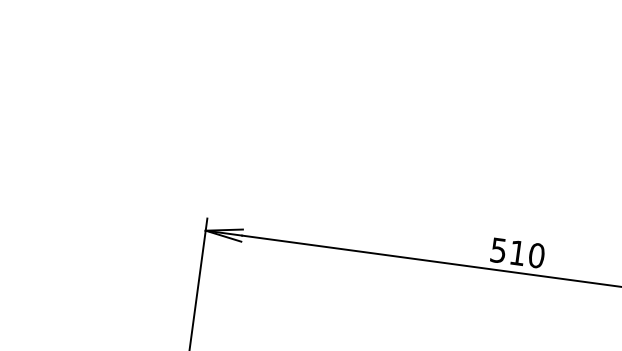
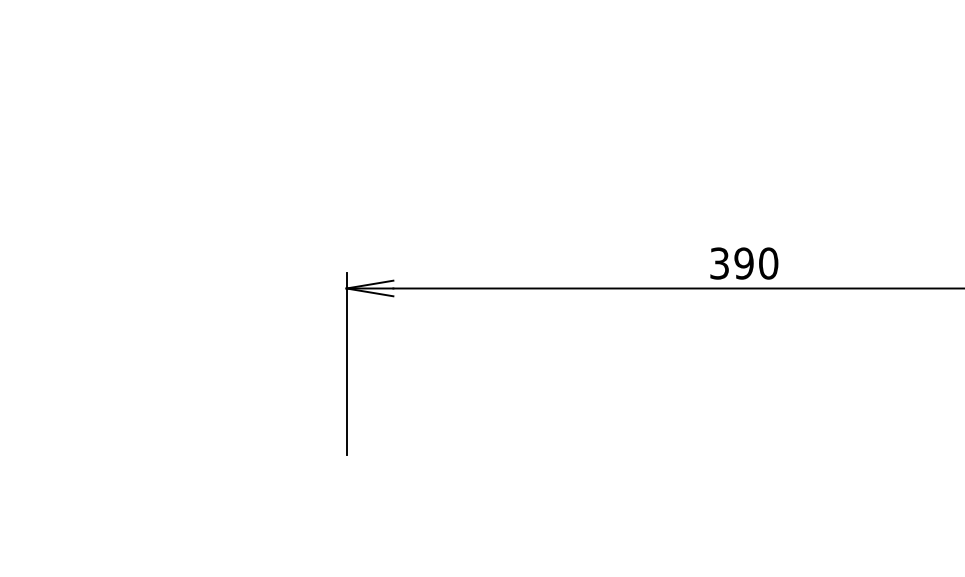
text: (508, 251) -> (732, 263), 510 -> 390

